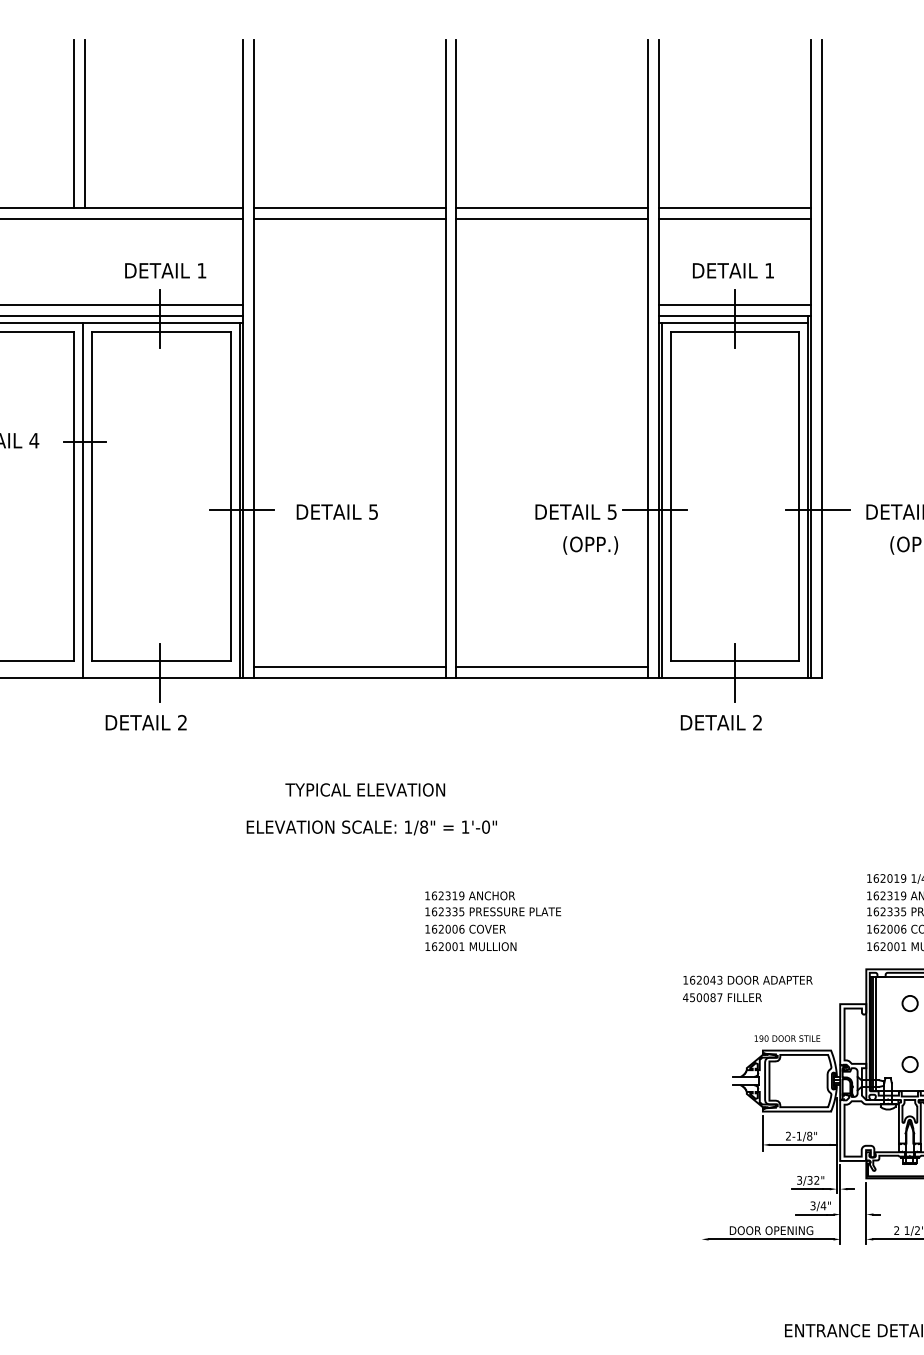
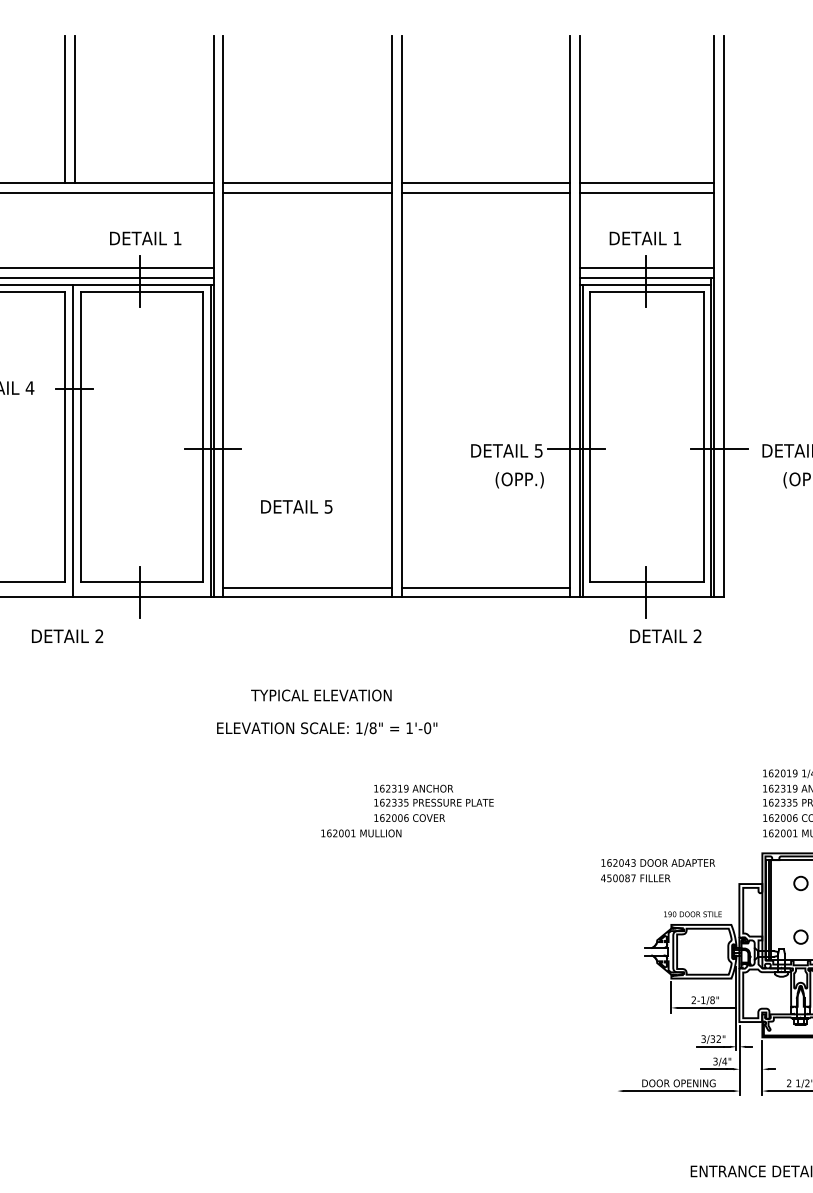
text: (337, 511) -> (296, 506), moved
text: (146, 721) -> (67, 635), moved
text: (721, 721) -> (665, 635), moved
text: (471, 946) -> (361, 833), moved

